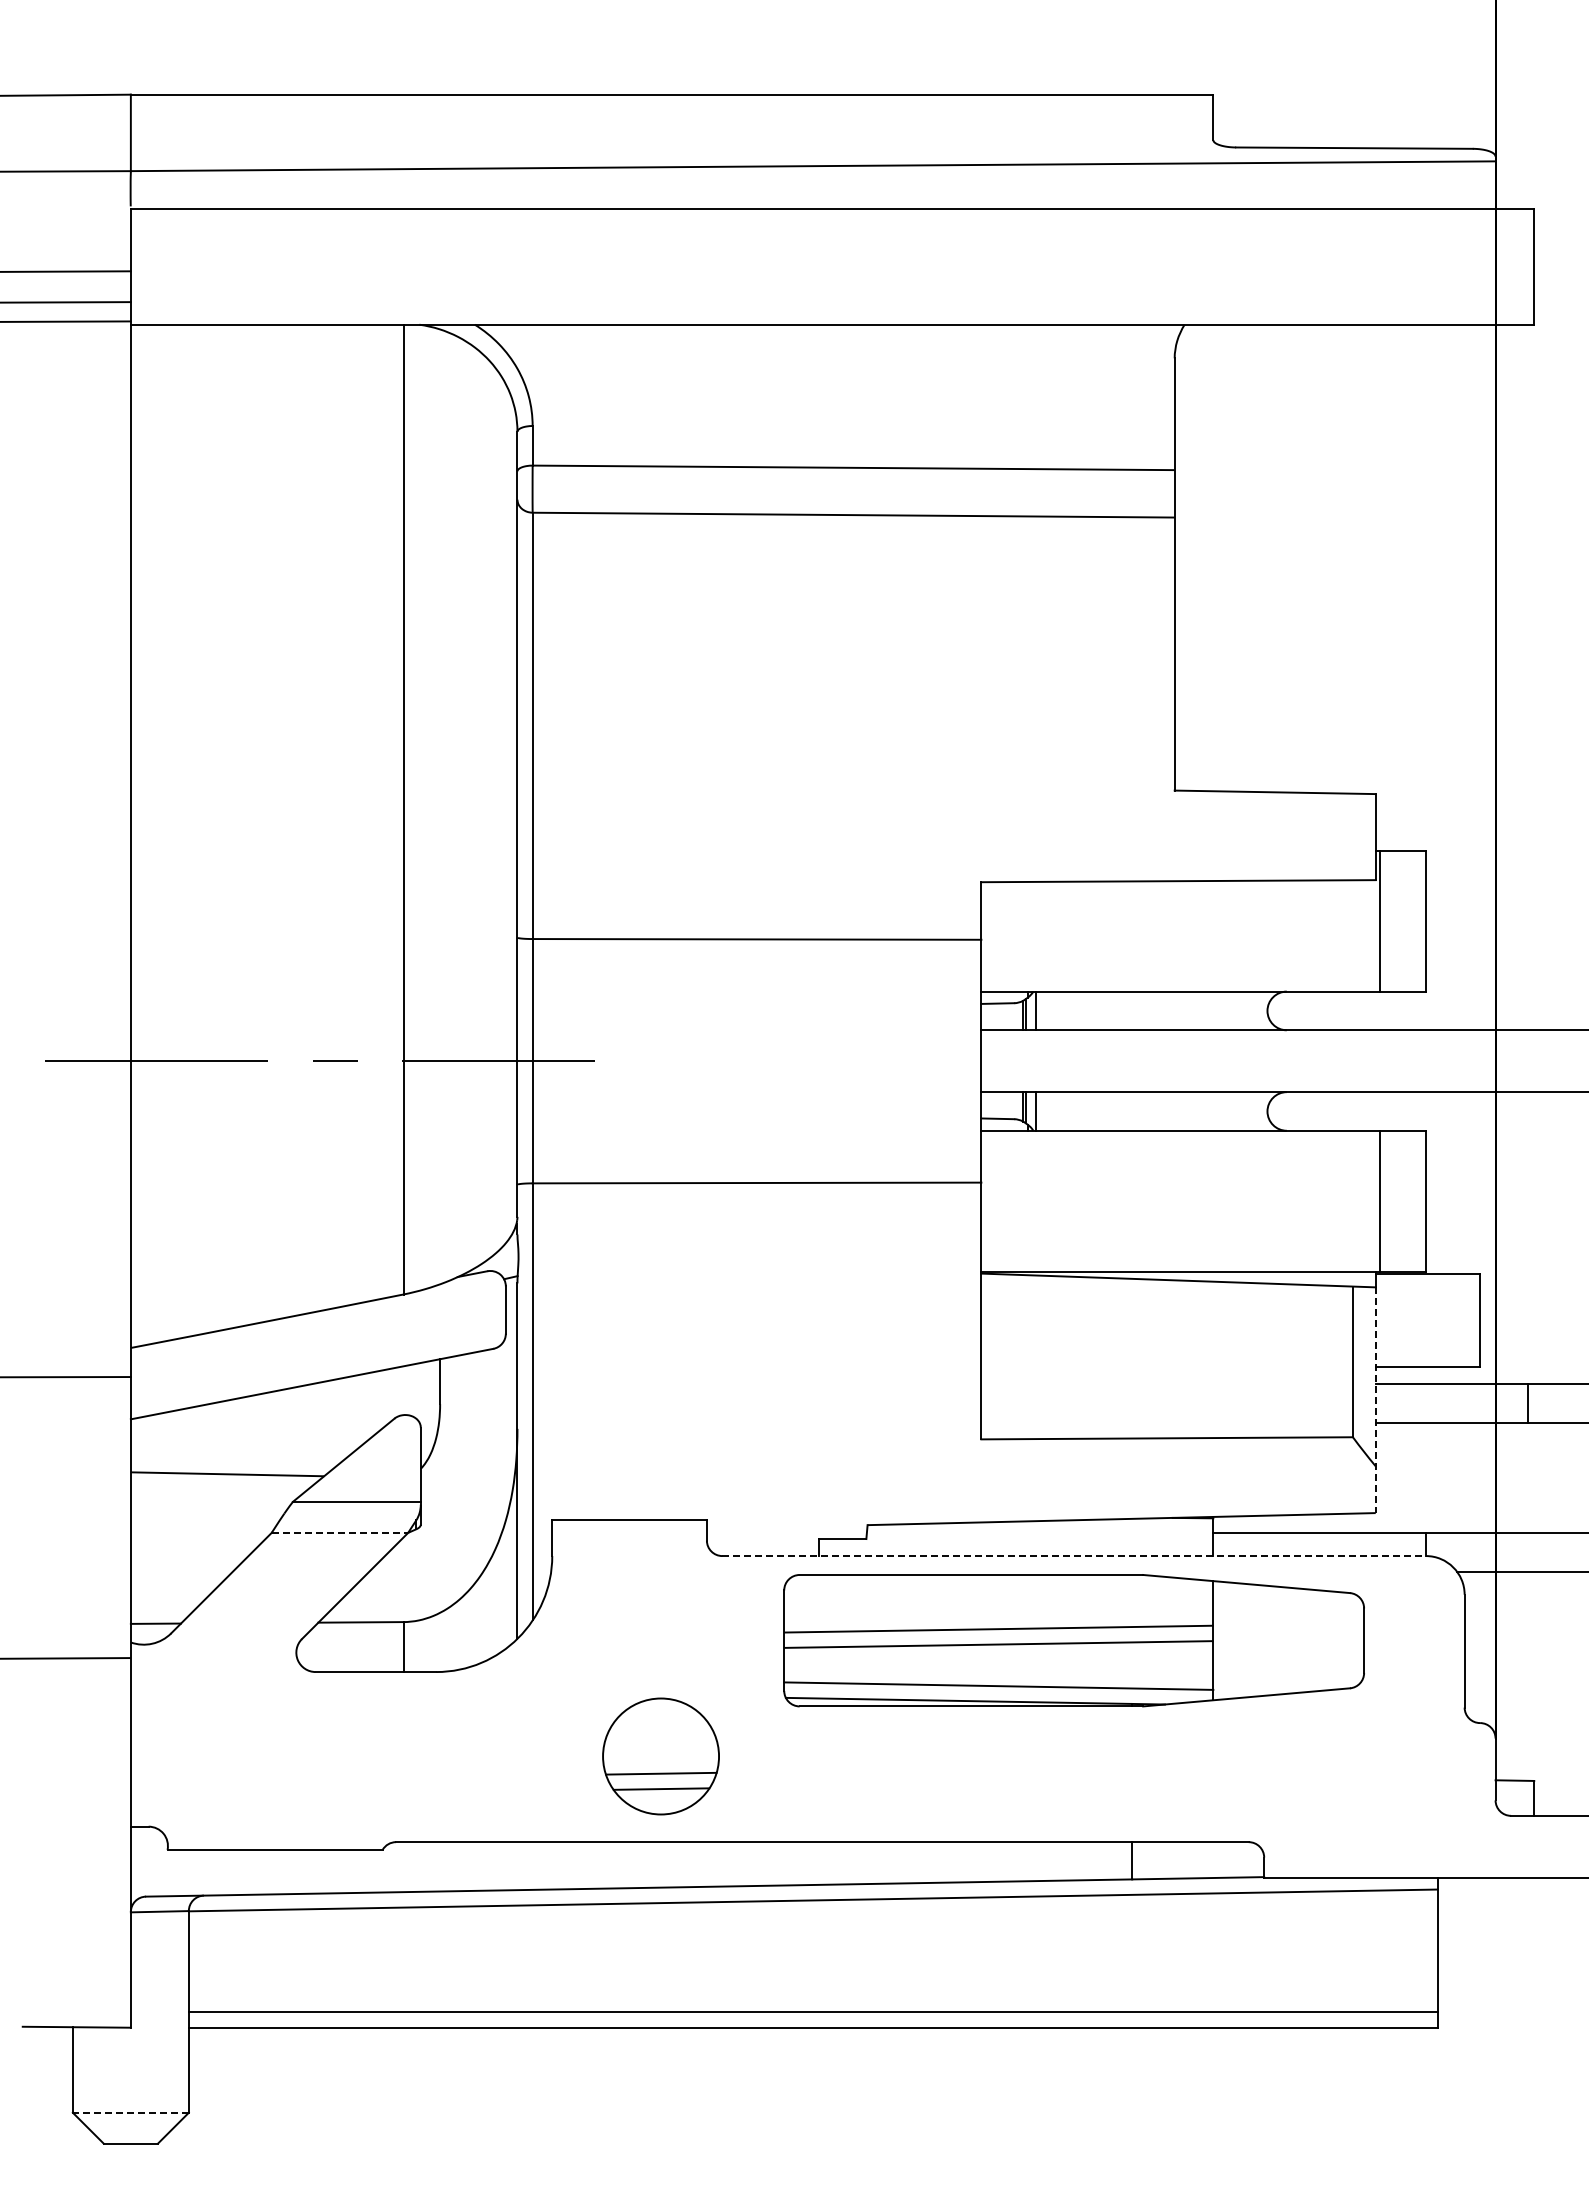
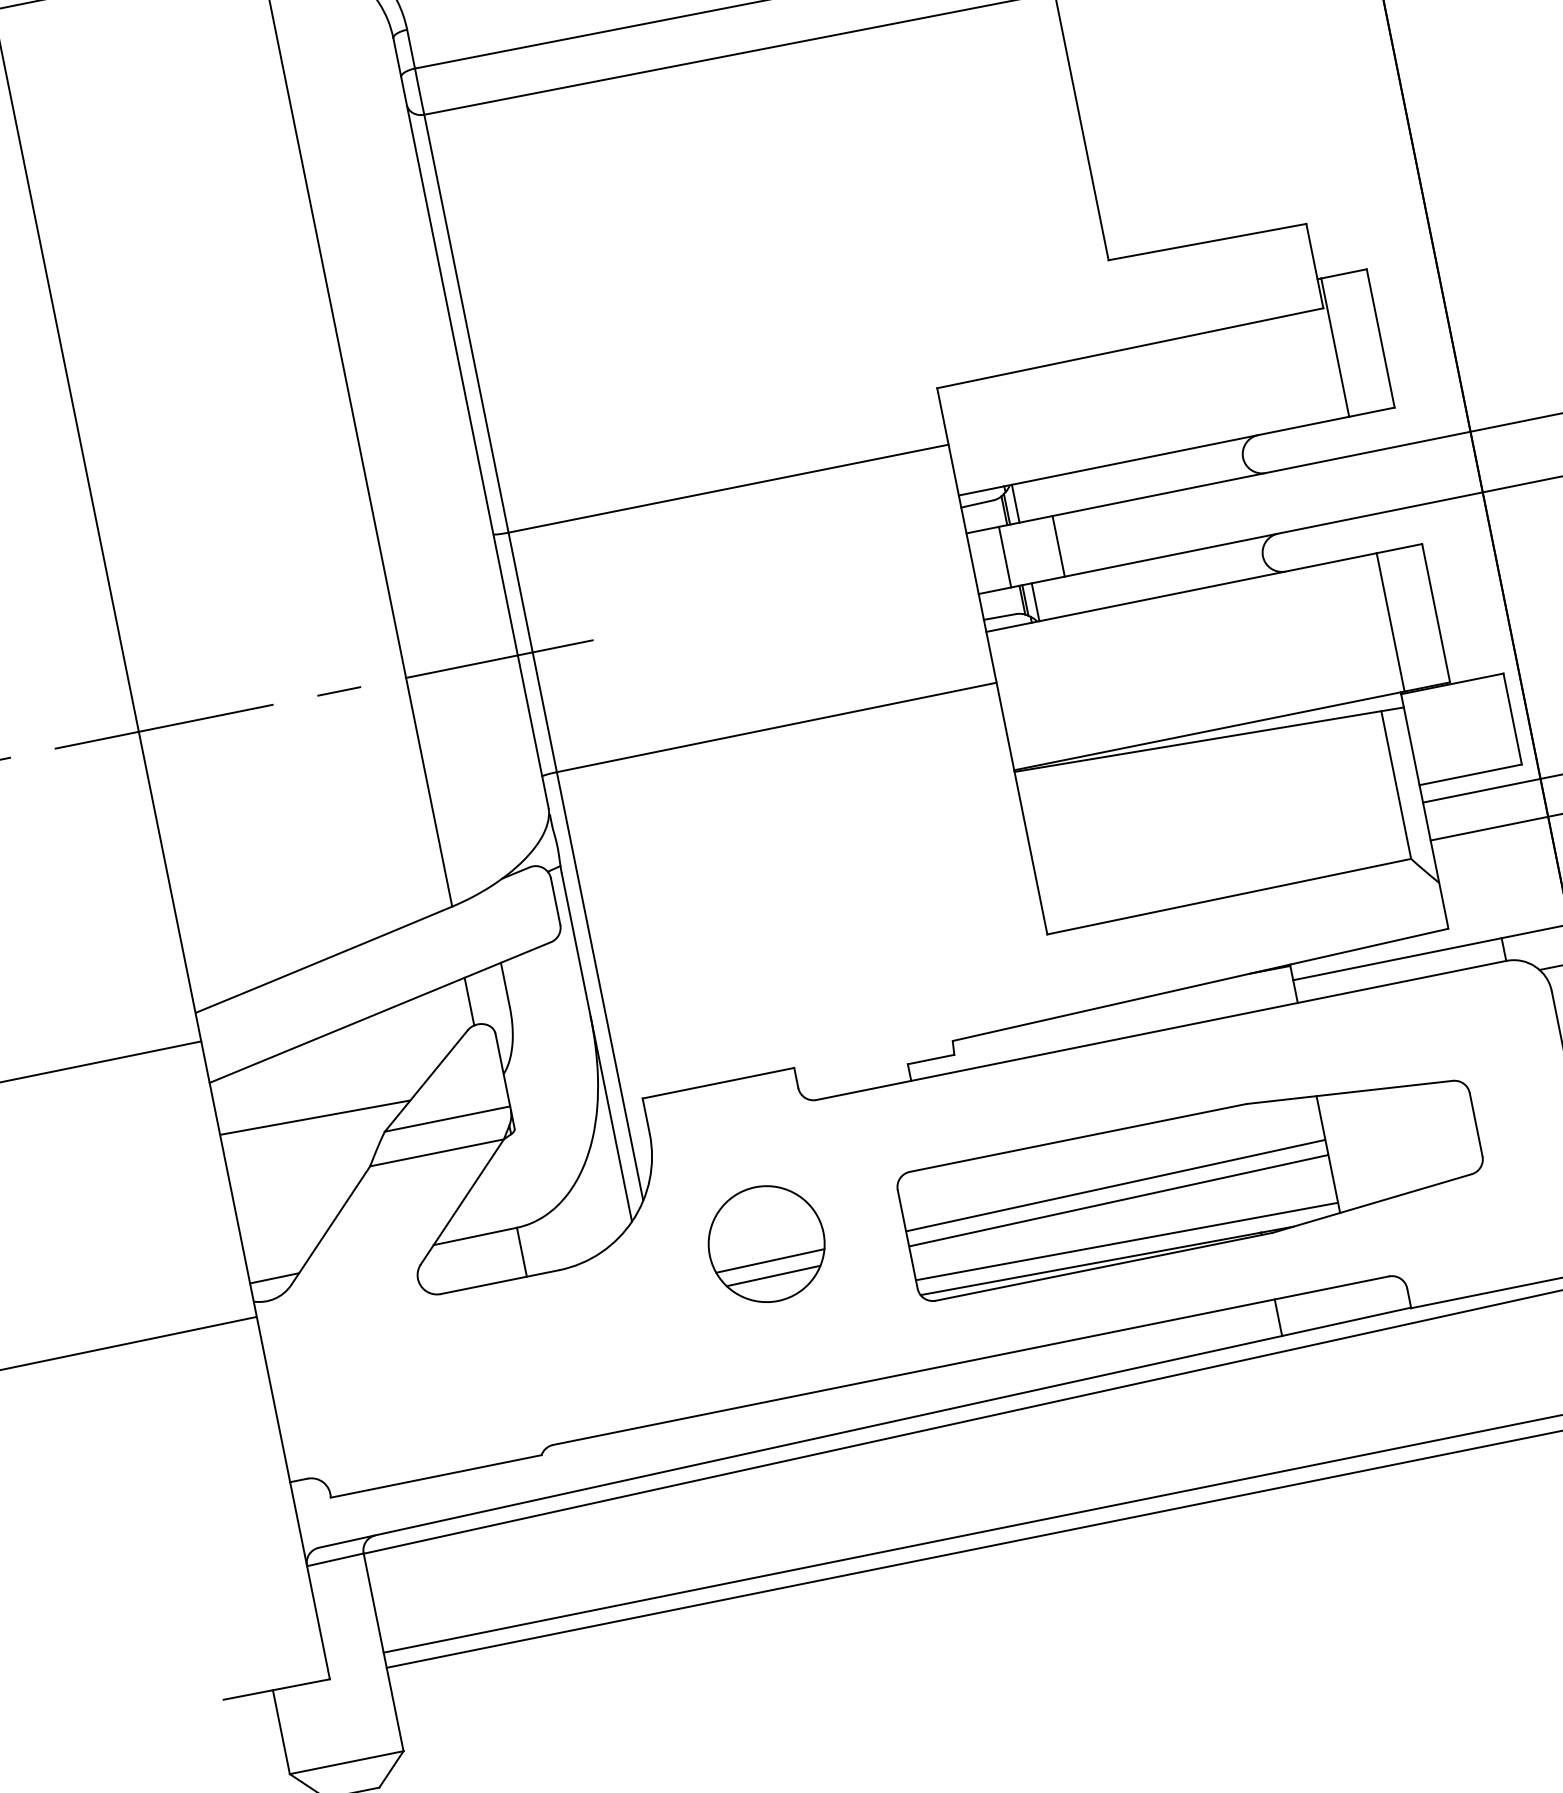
line: (1014, 1061) -> (1005, 557), added
line: (1069, 1061) -> (1059, 546), added
line: (401, 1390) -> (469, 1001), added
line: (1375, 1400) -> (1426, 818), dashed -> solid
line: (340, 1532) -> (437, 1152), dashed -> solid
line: (1074, 1556) -> (1161, 1030), dashed -> solid
part: (1073, 1640) -> (1191, 1182), moved
part: (660, 1756) -> (766, 1244), moved
line: (130, 2112) -> (346, 1762), dashed -> solid

